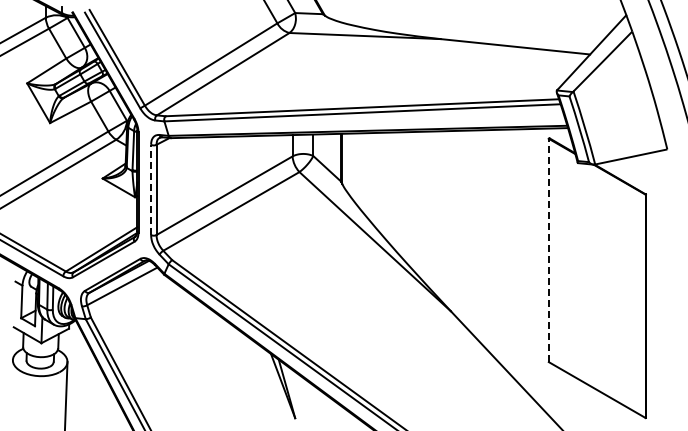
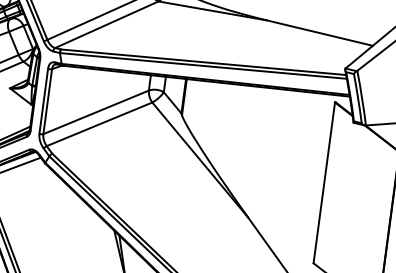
line: (151, 189) -> (44, 100), dashed -> solid
line: (548, 250) -> (324, 182), dashed -> solid

